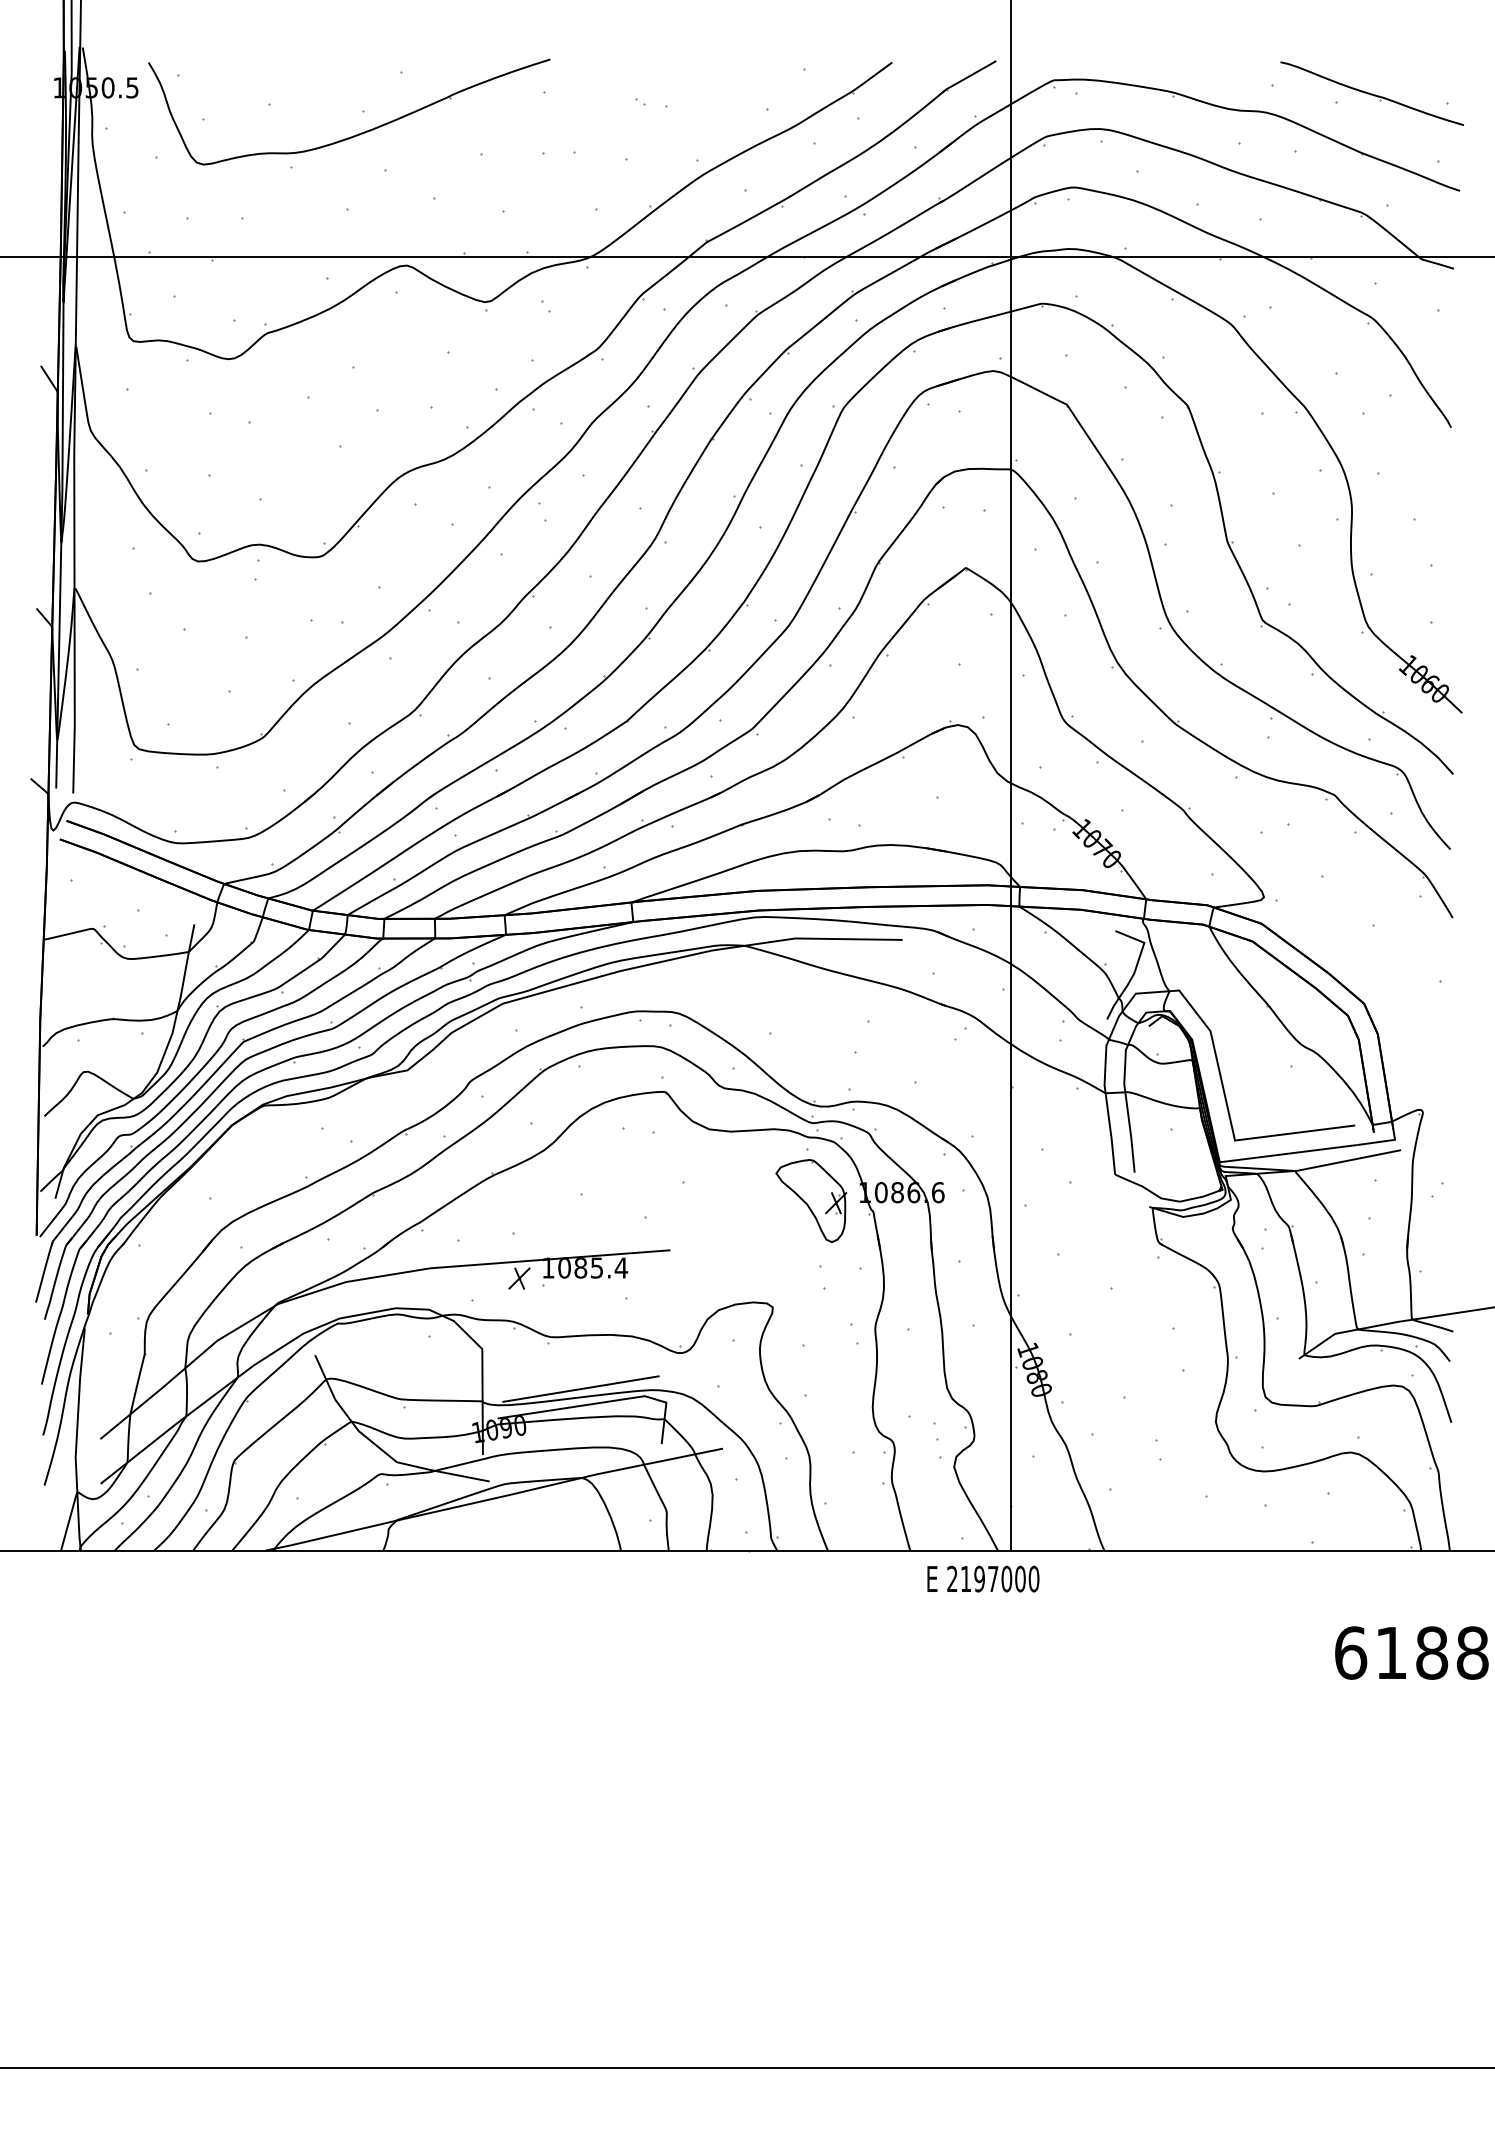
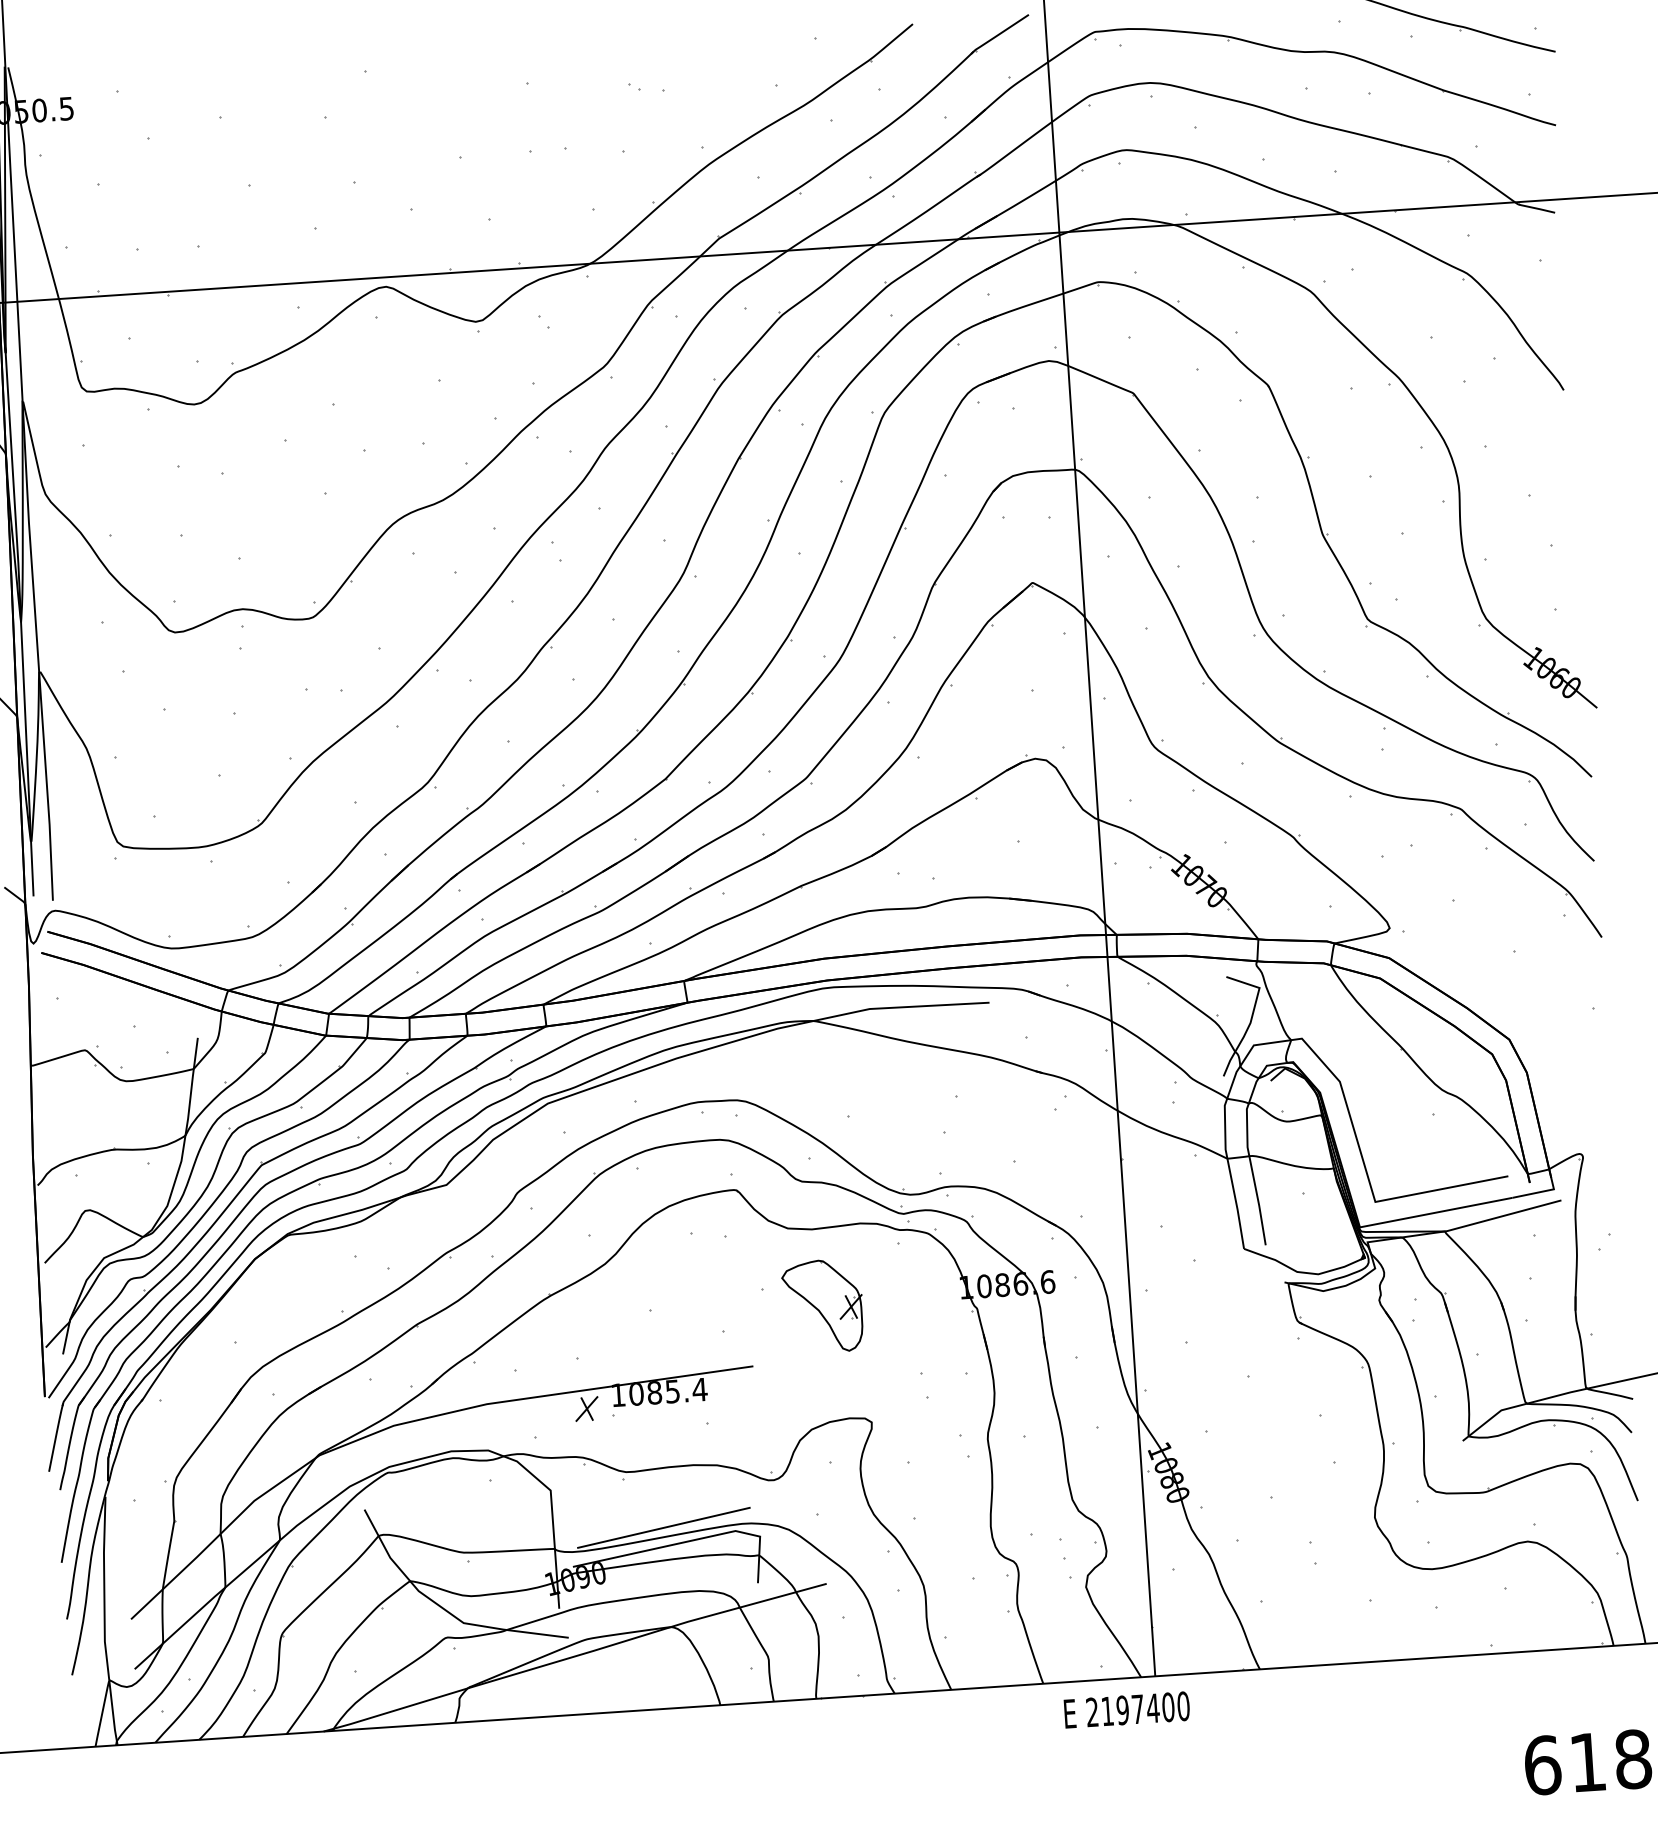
part: (358, 133) -> (322, 142), removed
part: (811, 1200) -> (823, 1305), moved
text: (1006, 1578) -> (1152, 1707), 2197000 -> 2197400

